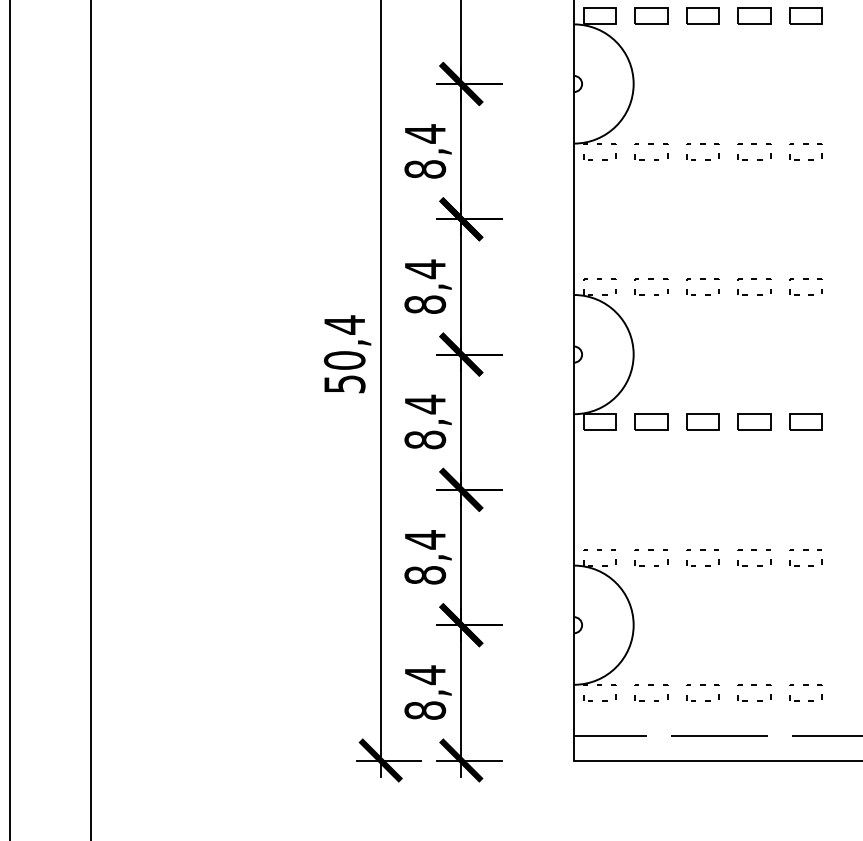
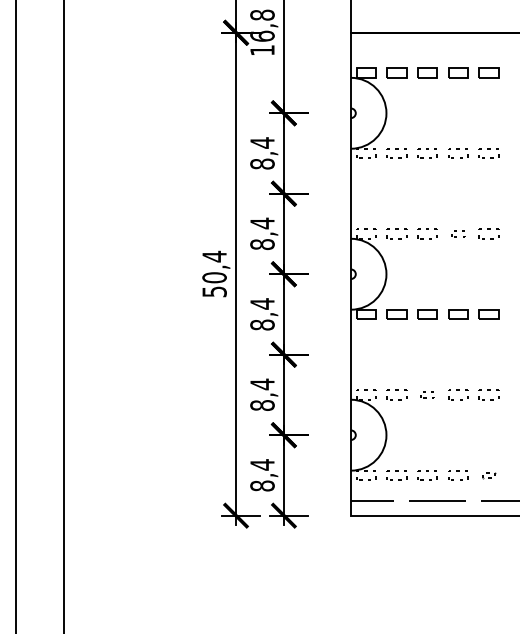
part: (754, 286) -> (458, 233), size x0.7
part: (702, 556) -> (427, 394), size x0.7
part: (805, 692) -> (488, 475), size x0.6

